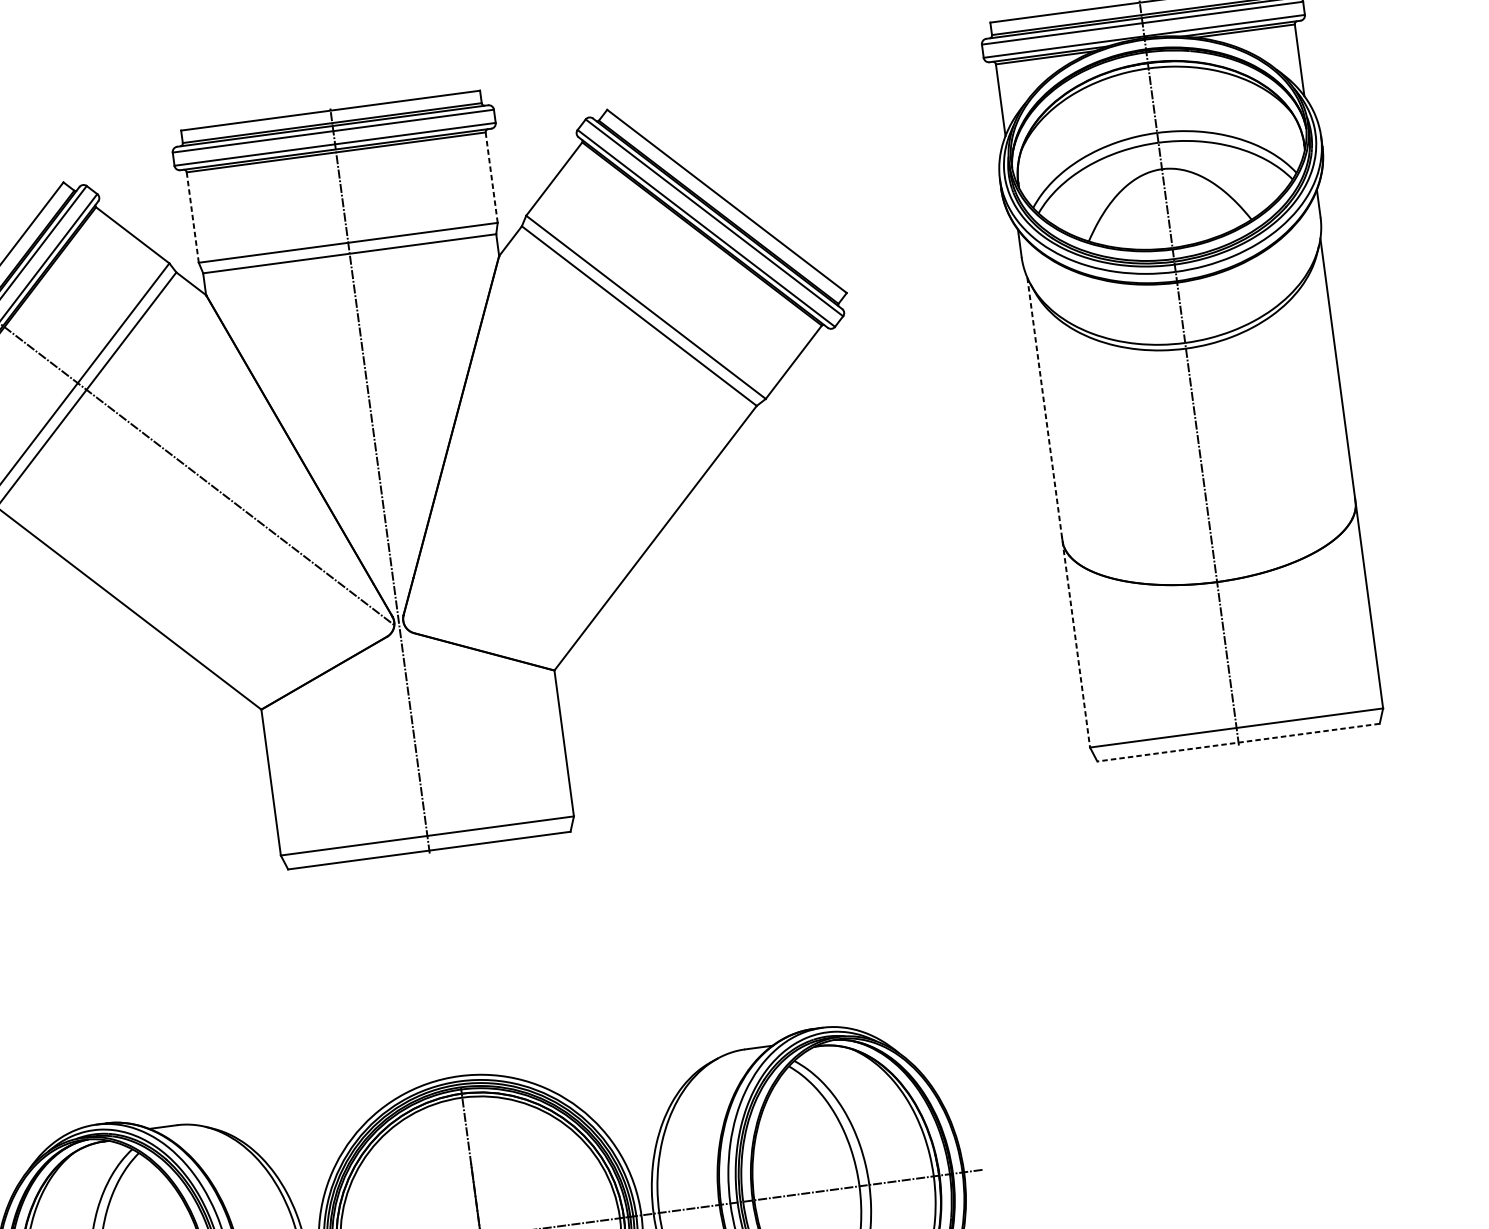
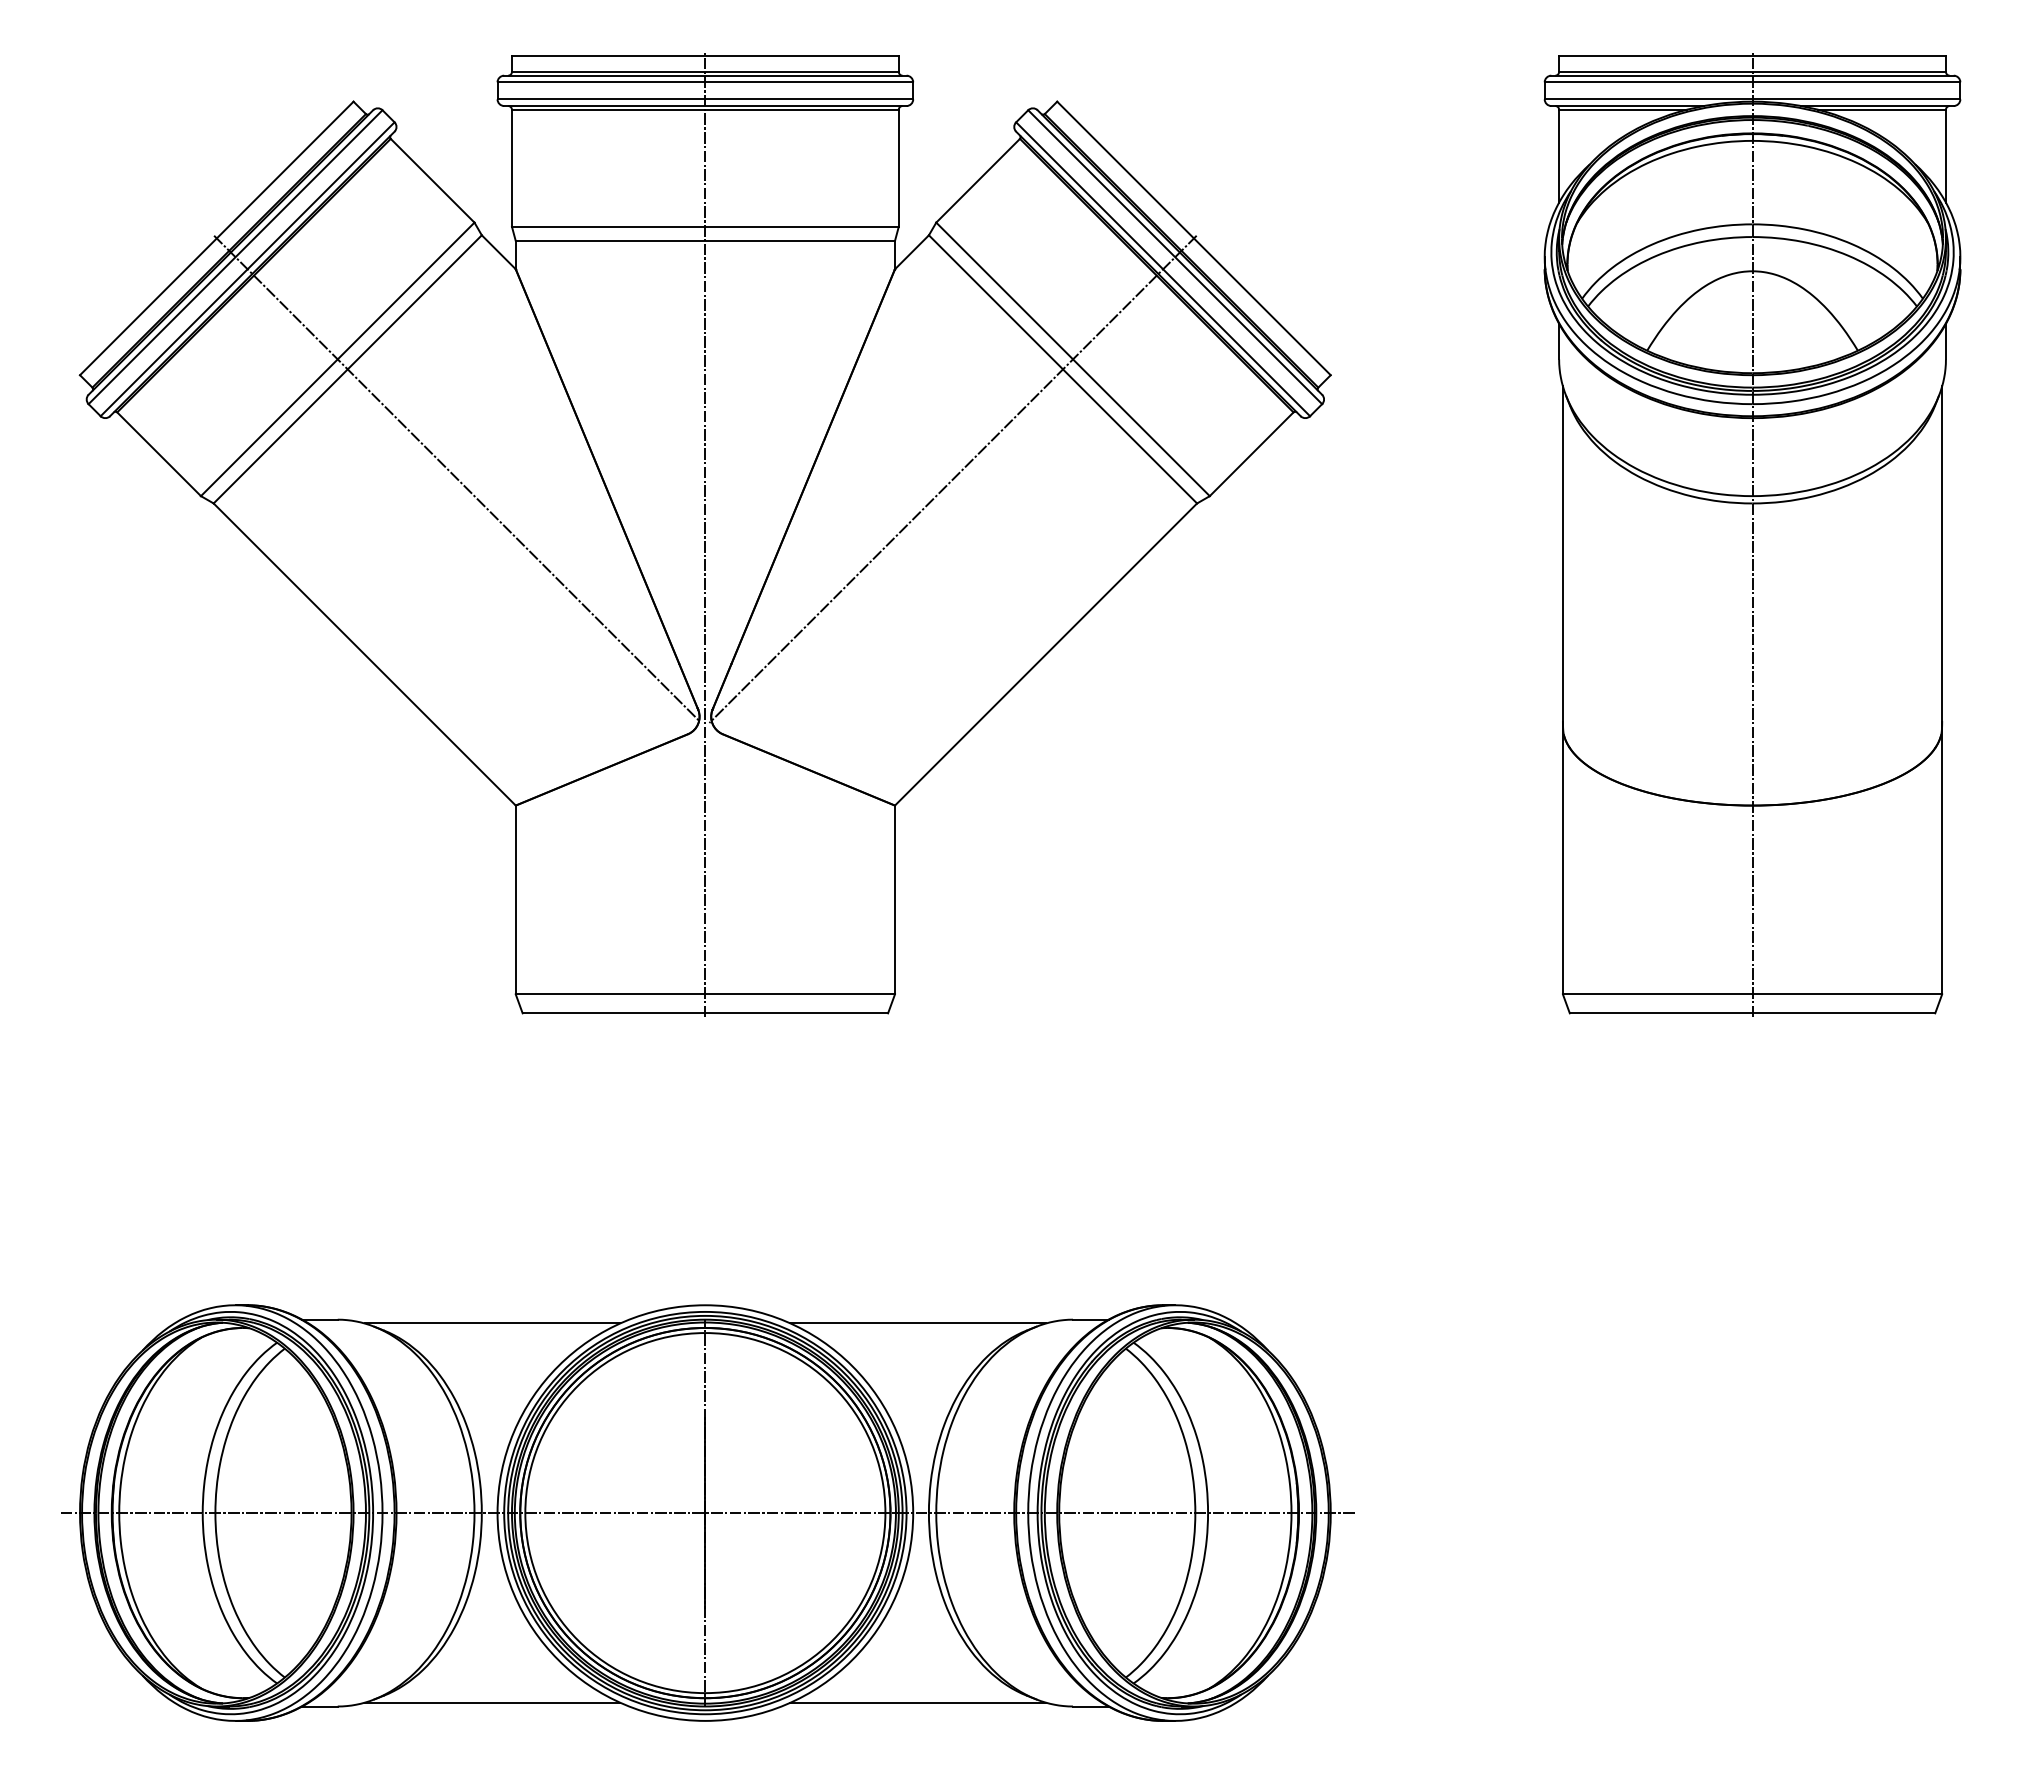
line: (491, 177) -> (898, 167), dashed -> solid
line: (192, 216) -> (511, 167), dashed -> solid
line: (565, 412) -> (952, 479), added
line: (1058, 512) -> (1562, 690), dashed -> solid
line: (1238, 742) -> (1752, 1013), dashed -> solid
line: (626, 1068) -> (918, 1323), added
line: (296, 1112) -> (492, 1323), added

